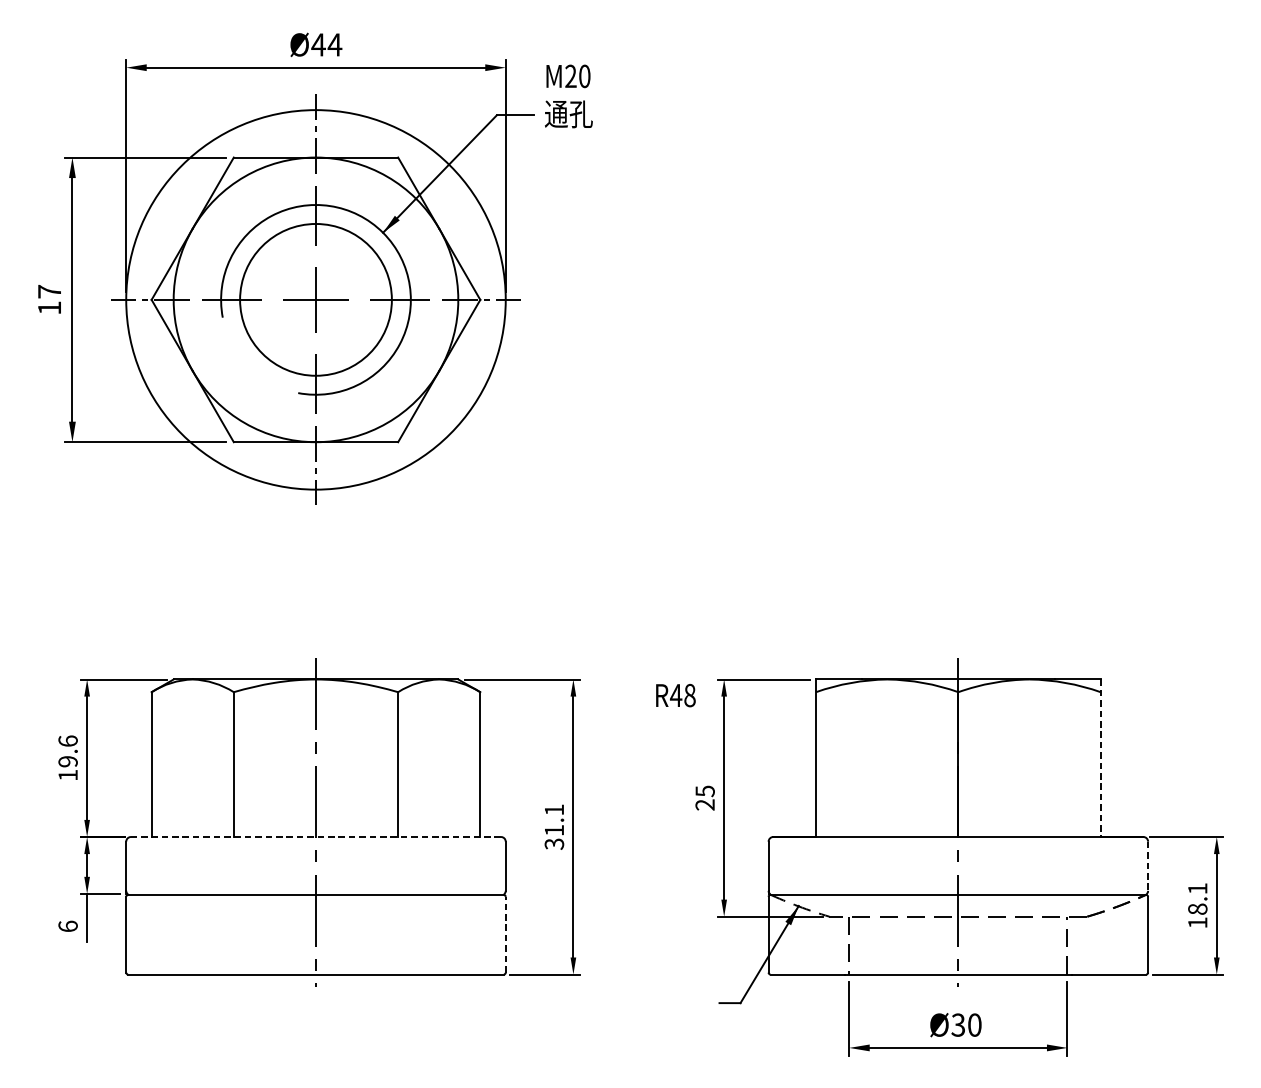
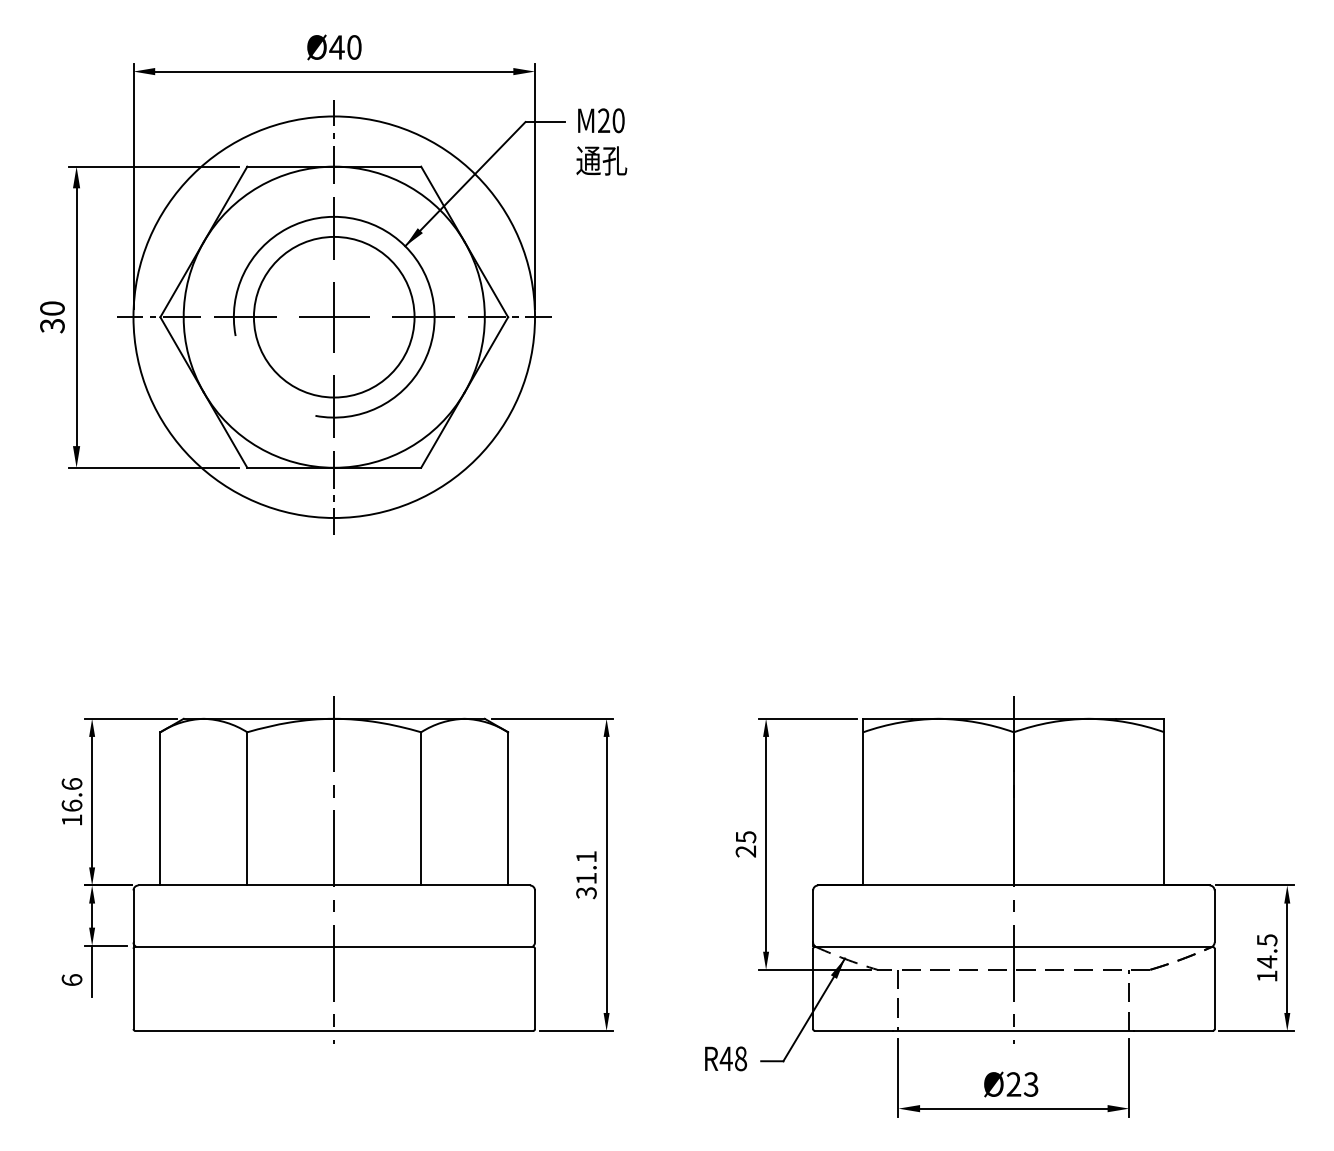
text: (335, 44) -> (354, 47), Ø44 -> Ø40
text: (568, 95) -> (601, 141), moved
text: (49, 300) -> (52, 317), 17 -> 30
text: (675, 695) -> (725, 1058), moved
line: (1100, 758) -> (1164, 802), dashed -> solid
text: (67, 761) -> (71, 805), 19.6 -> 16.6
line: (316, 837) -> (334, 885), dashed -> solid
line: (1147, 866) -> (1214, 916), dashed -> solid
text: (1197, 899) -> (1266, 951), 18.1 -> 14.5
line: (506, 934) -> (535, 988), dashed -> solid
text: (966, 1025) -> (1022, 1084), Ø30 -> Ø23

